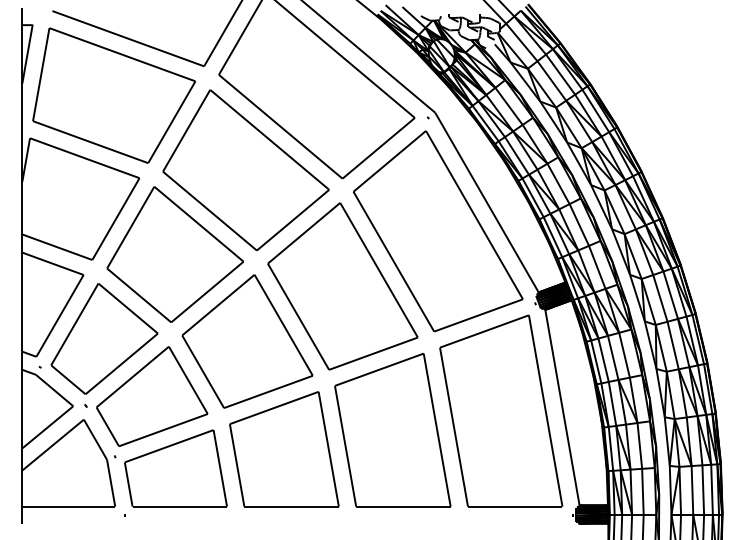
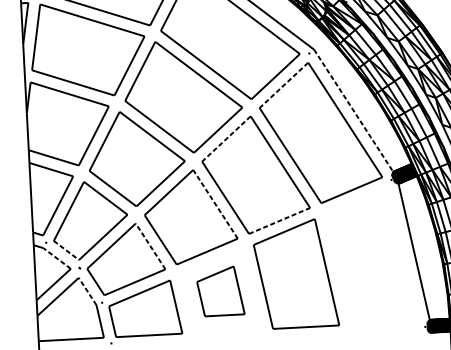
line: (389, 161) -> (283, 85), solid -> dashed
line: (486, 202) -> (353, 110), solid -> dashed
line: (303, 233) -> (226, 139), solid -> dashed
line: (283, 324) -> (215, 203), solid -> dashed
line: (373, 353) -> (279, 220), solid -> dashed
line: (68, 380) -> (66, 250), solid -> dashed
line: (188, 380) -> (150, 246), solid -> dashed
line: (54, 390) -> (57, 258), solid -> dashed
part: (501, 410) -> (371, 256), removed
line: (95, 439) -> (87, 291), solid -> dashed
part: (284, 449) -> (220, 291), size x0.6

